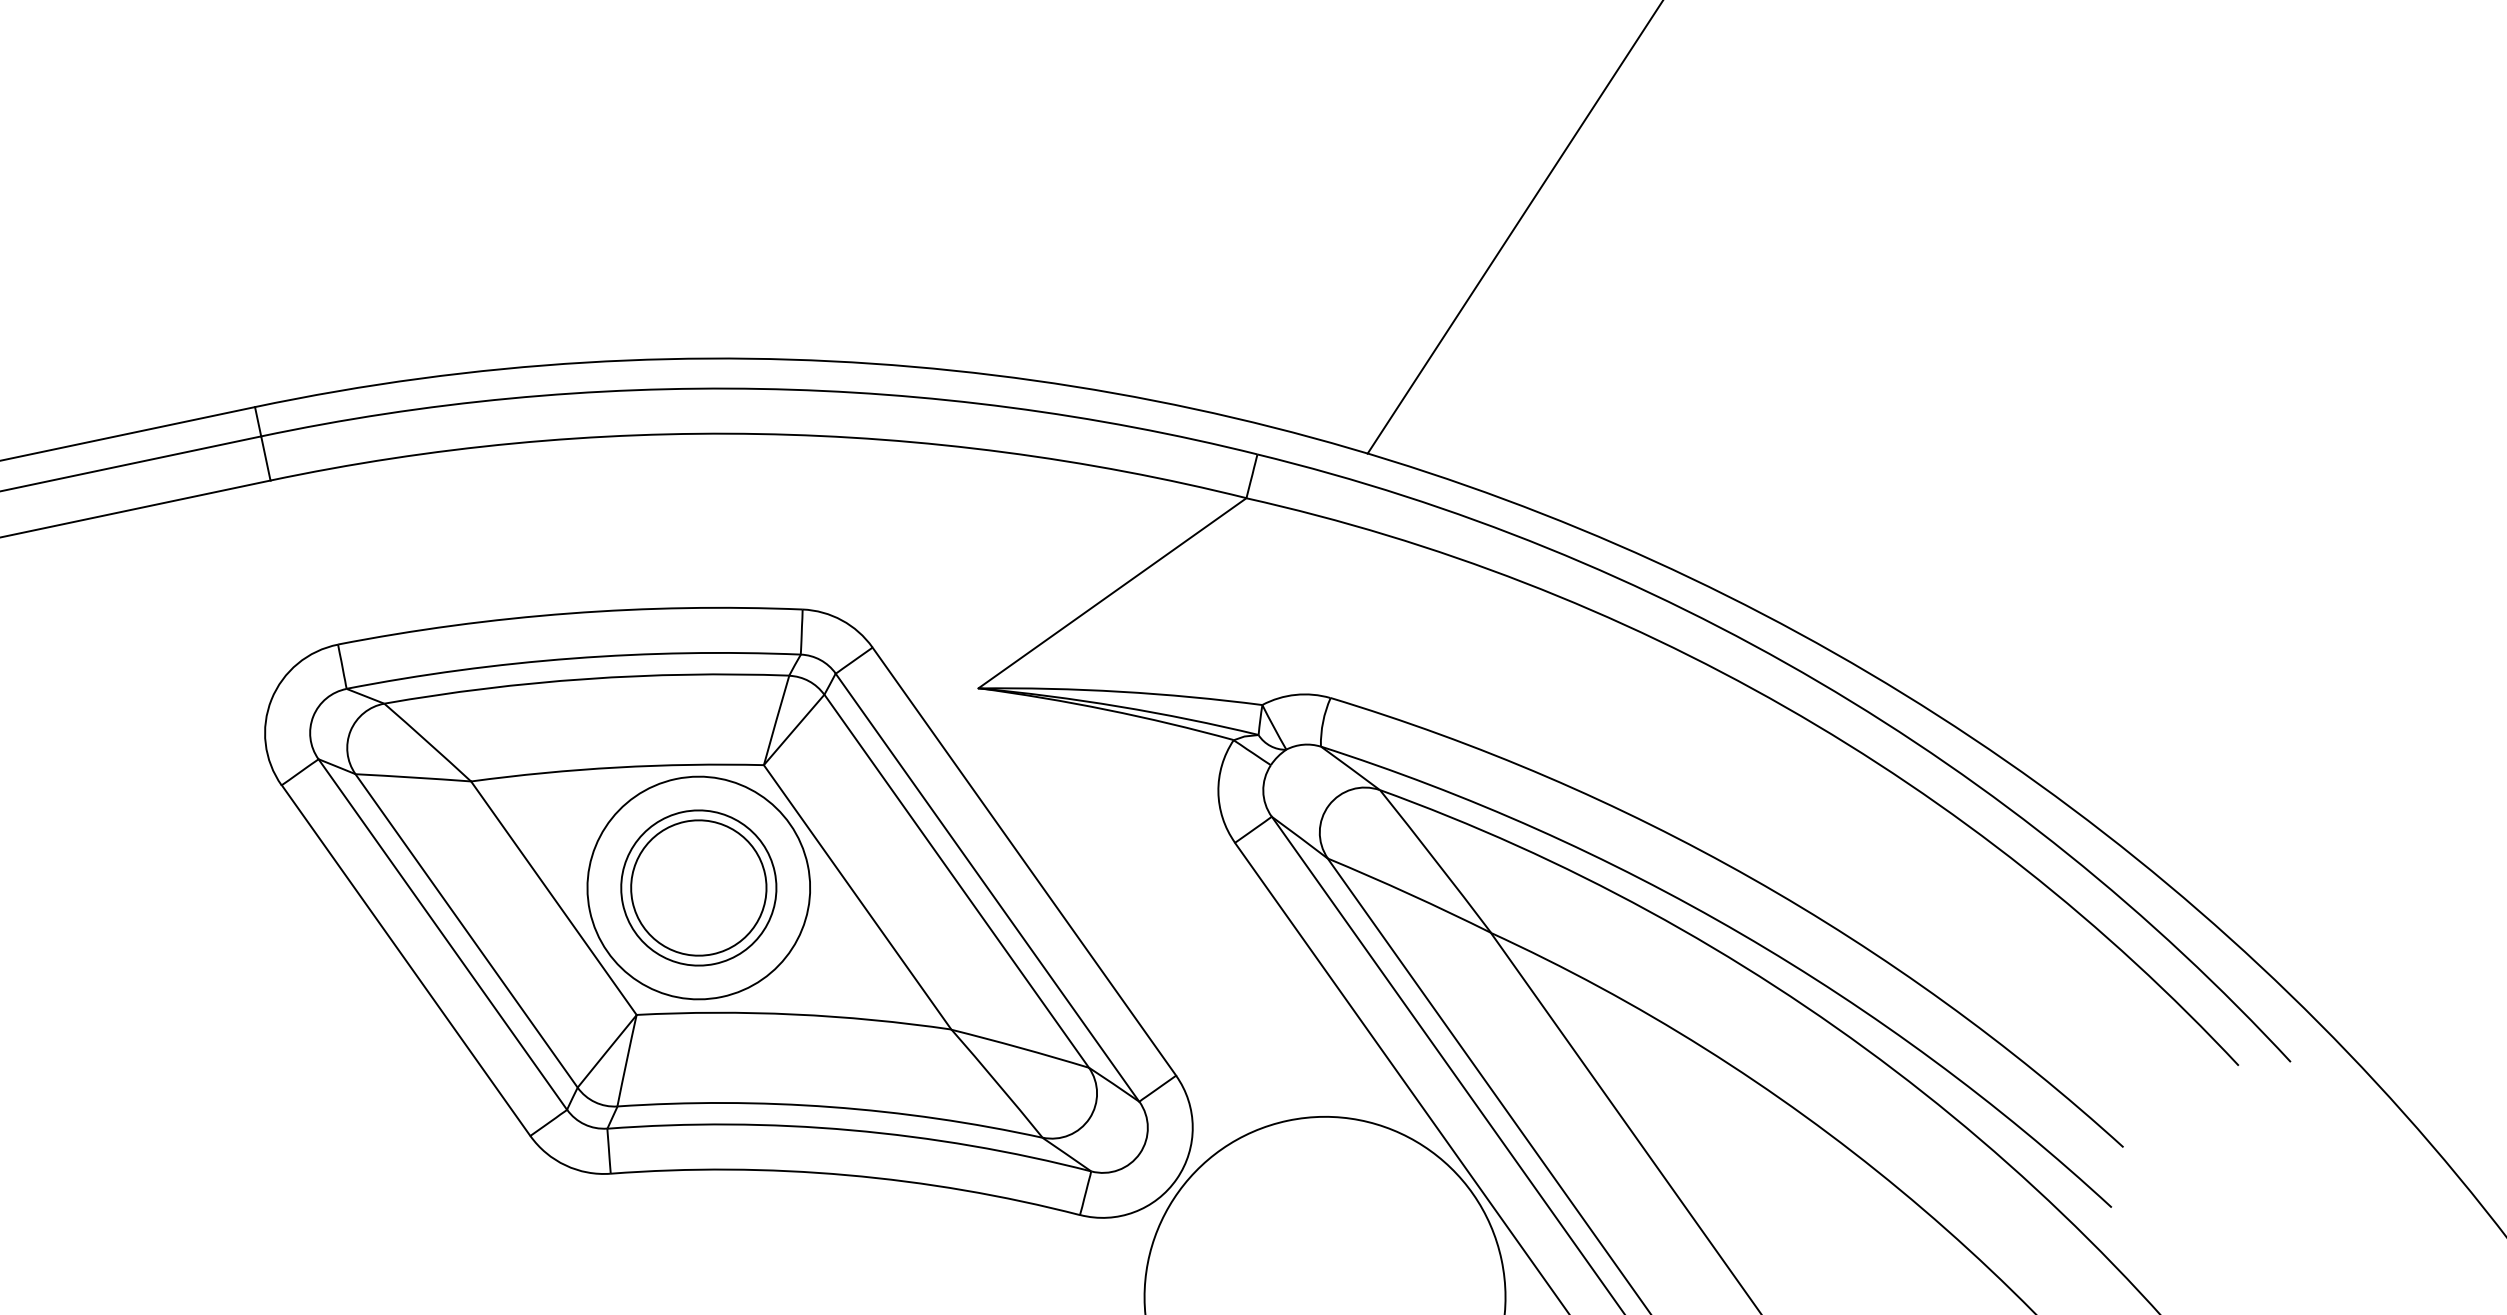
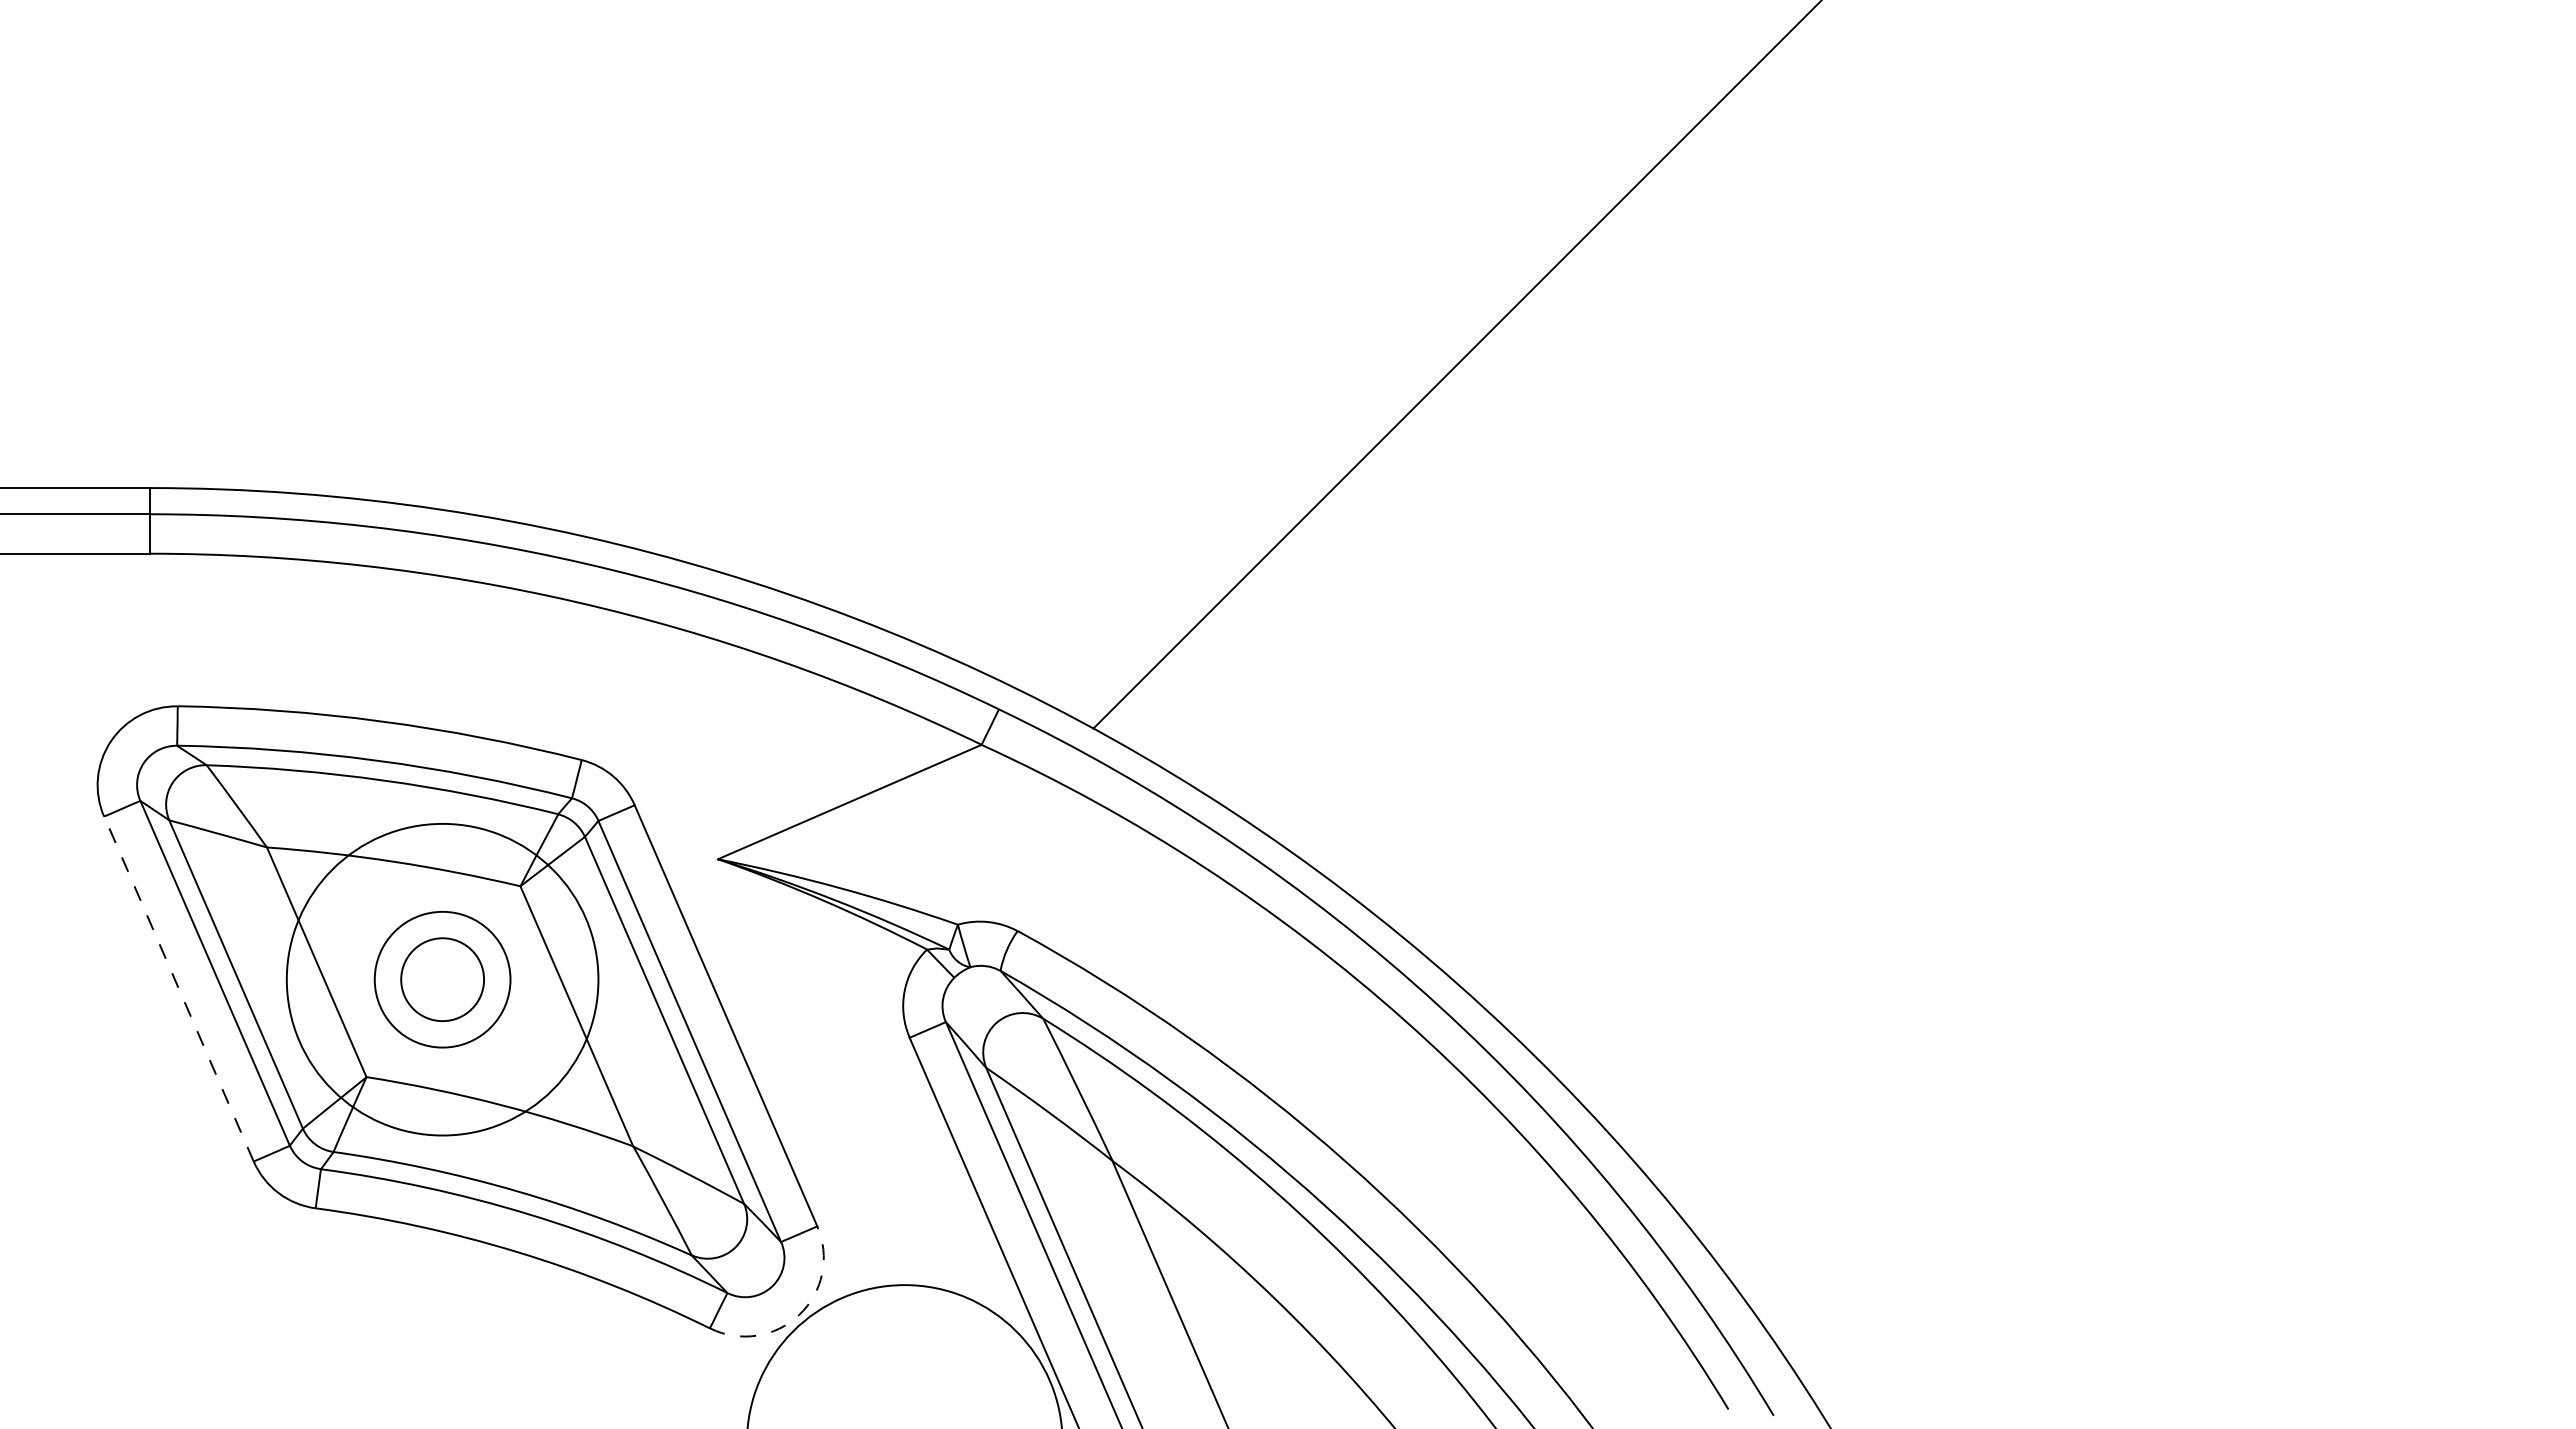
circle: (698, 887) -> (442, 979), size x0.7
circle: (698, 887) -> (442, 979), size x1.6
line: (405, 960) -> (178, 988), solid -> dashed
arc: (1176, 1178) -> (799, 1314), solid -> dashed

